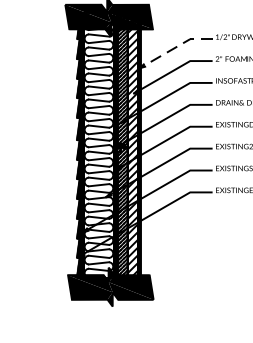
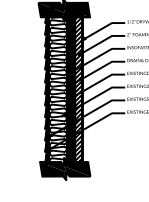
line: (175, 46) -> (103, 27), dashed -> solid

